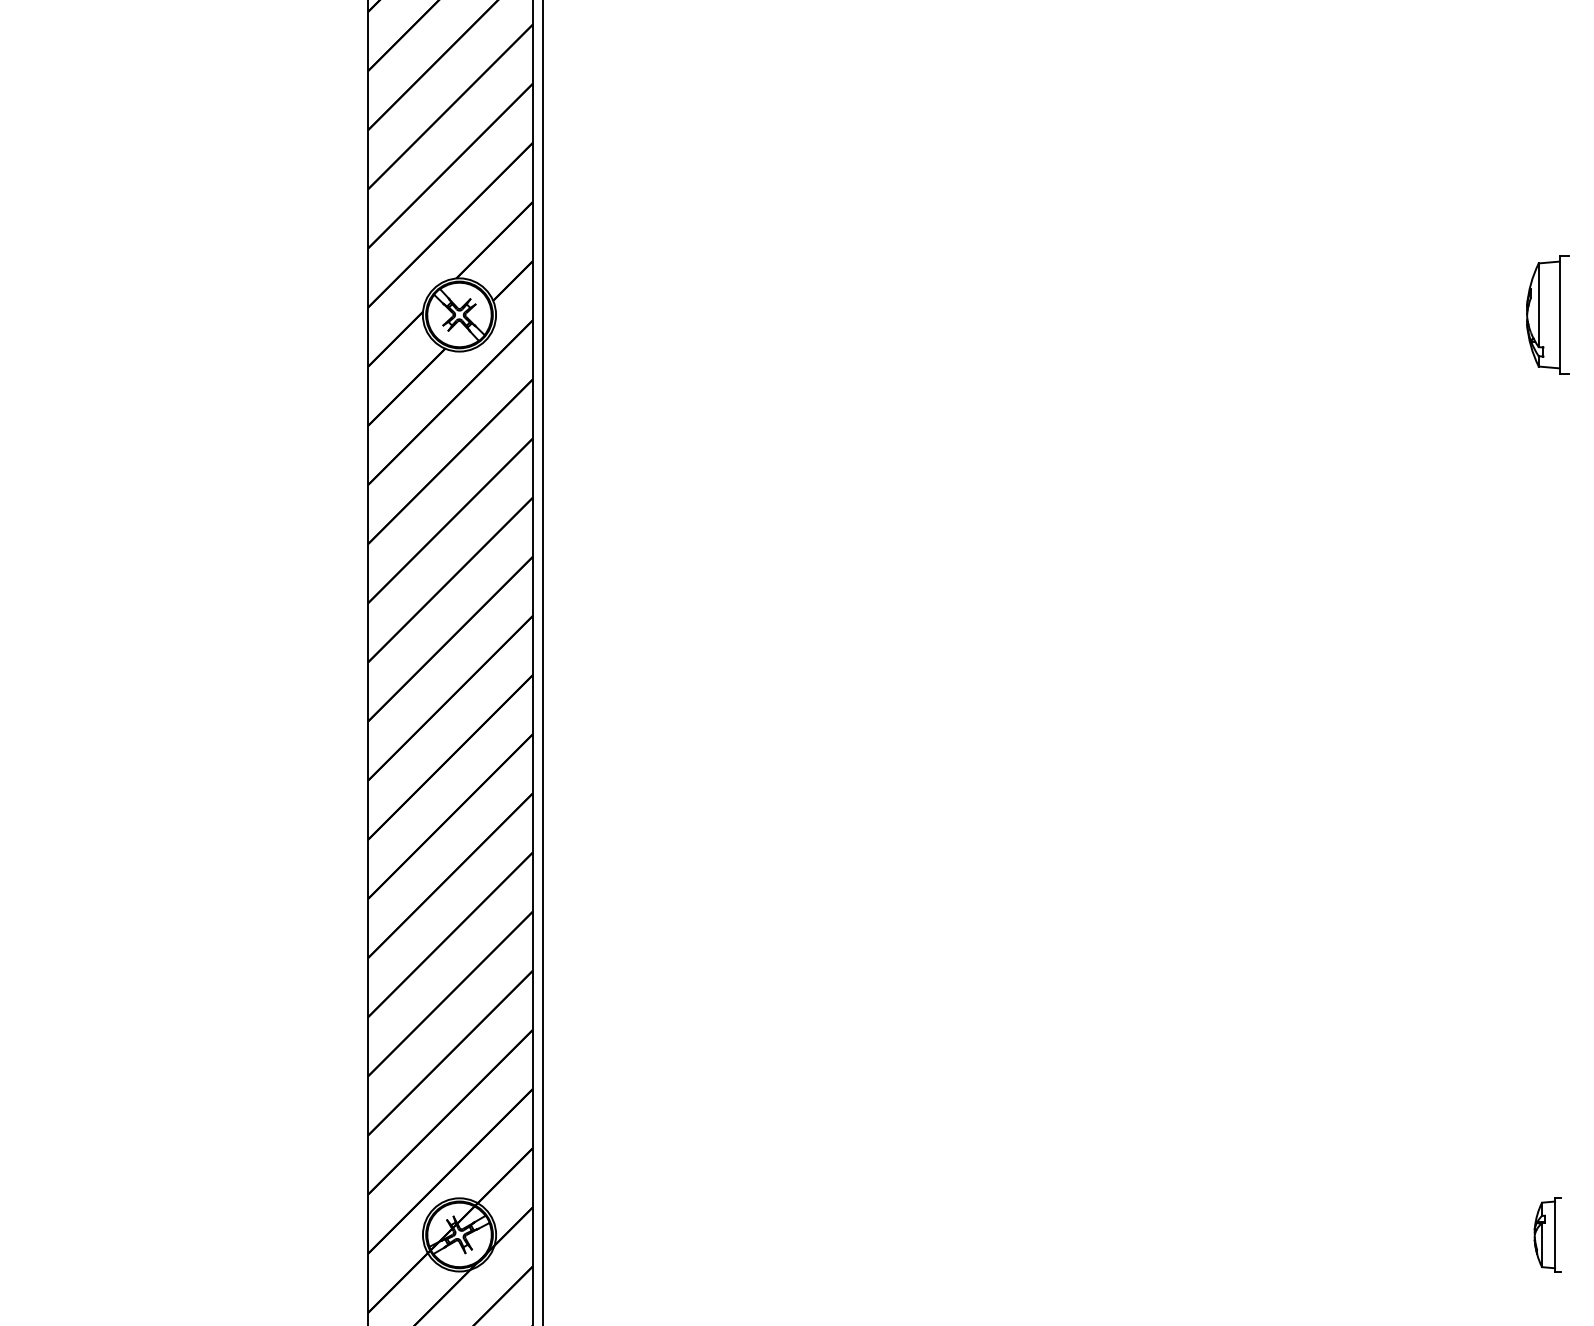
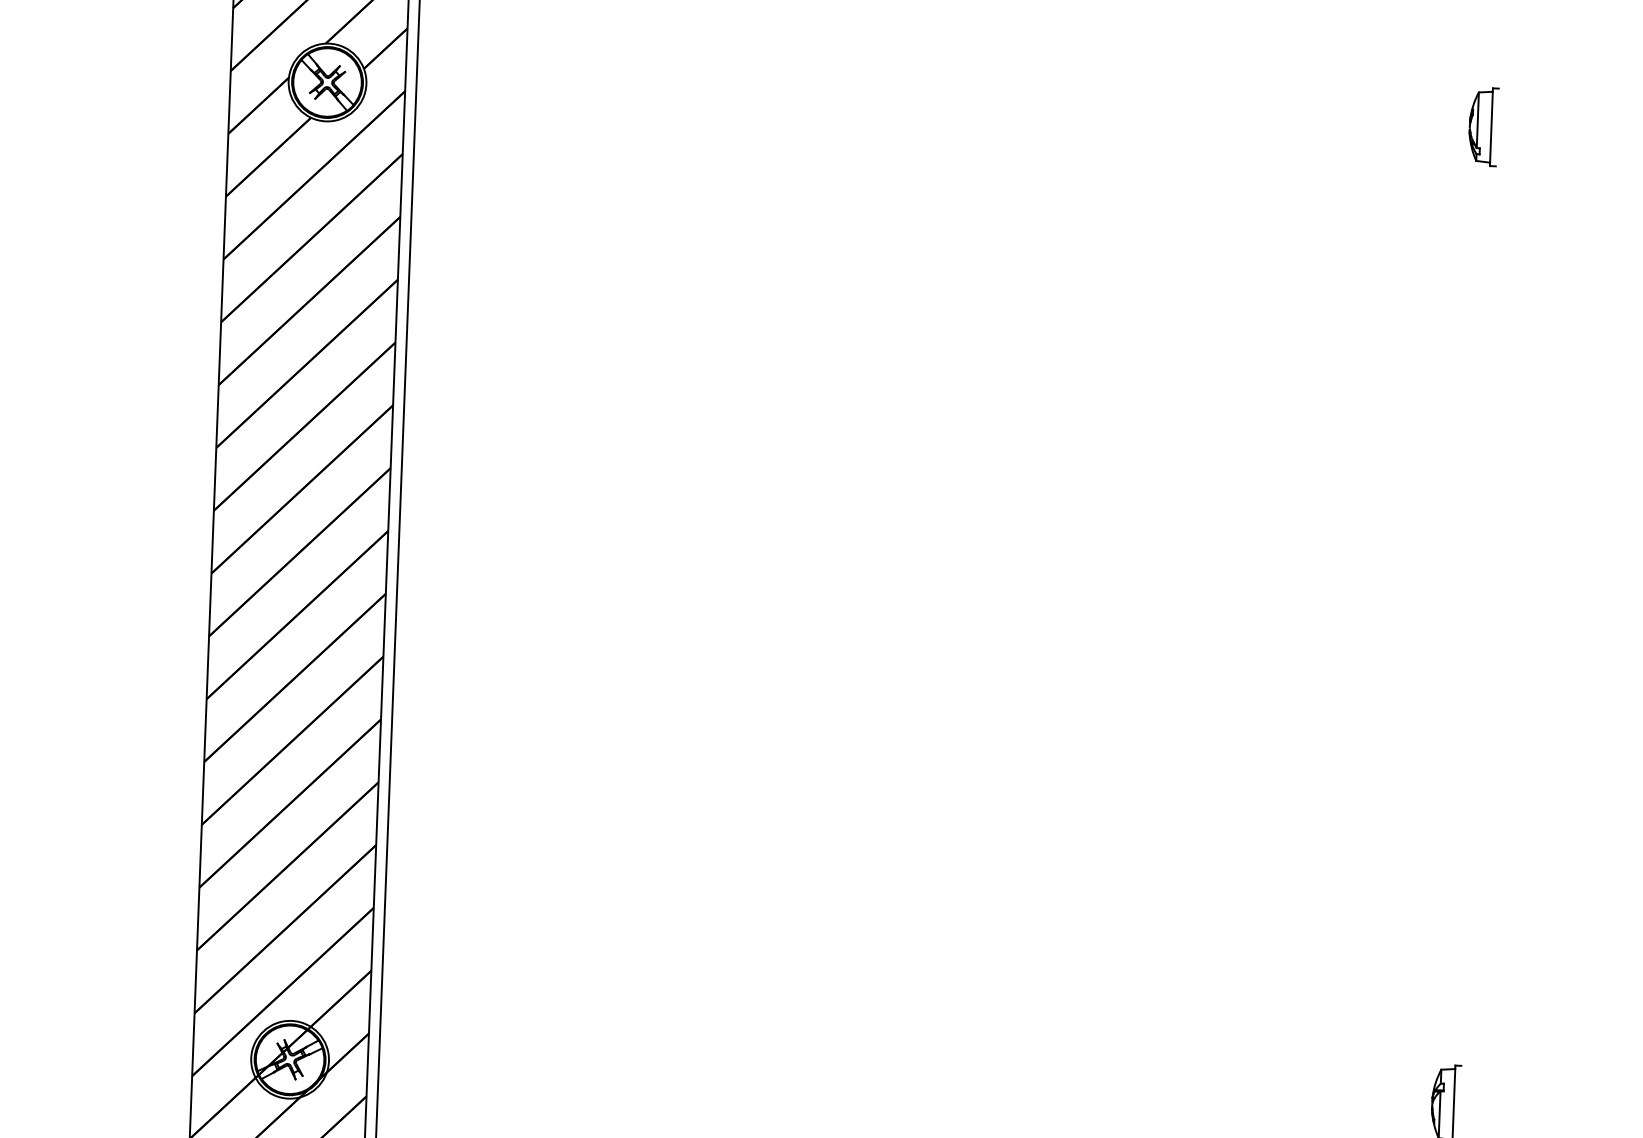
part: (1547, 314) -> (1483, 126), size x0.62

